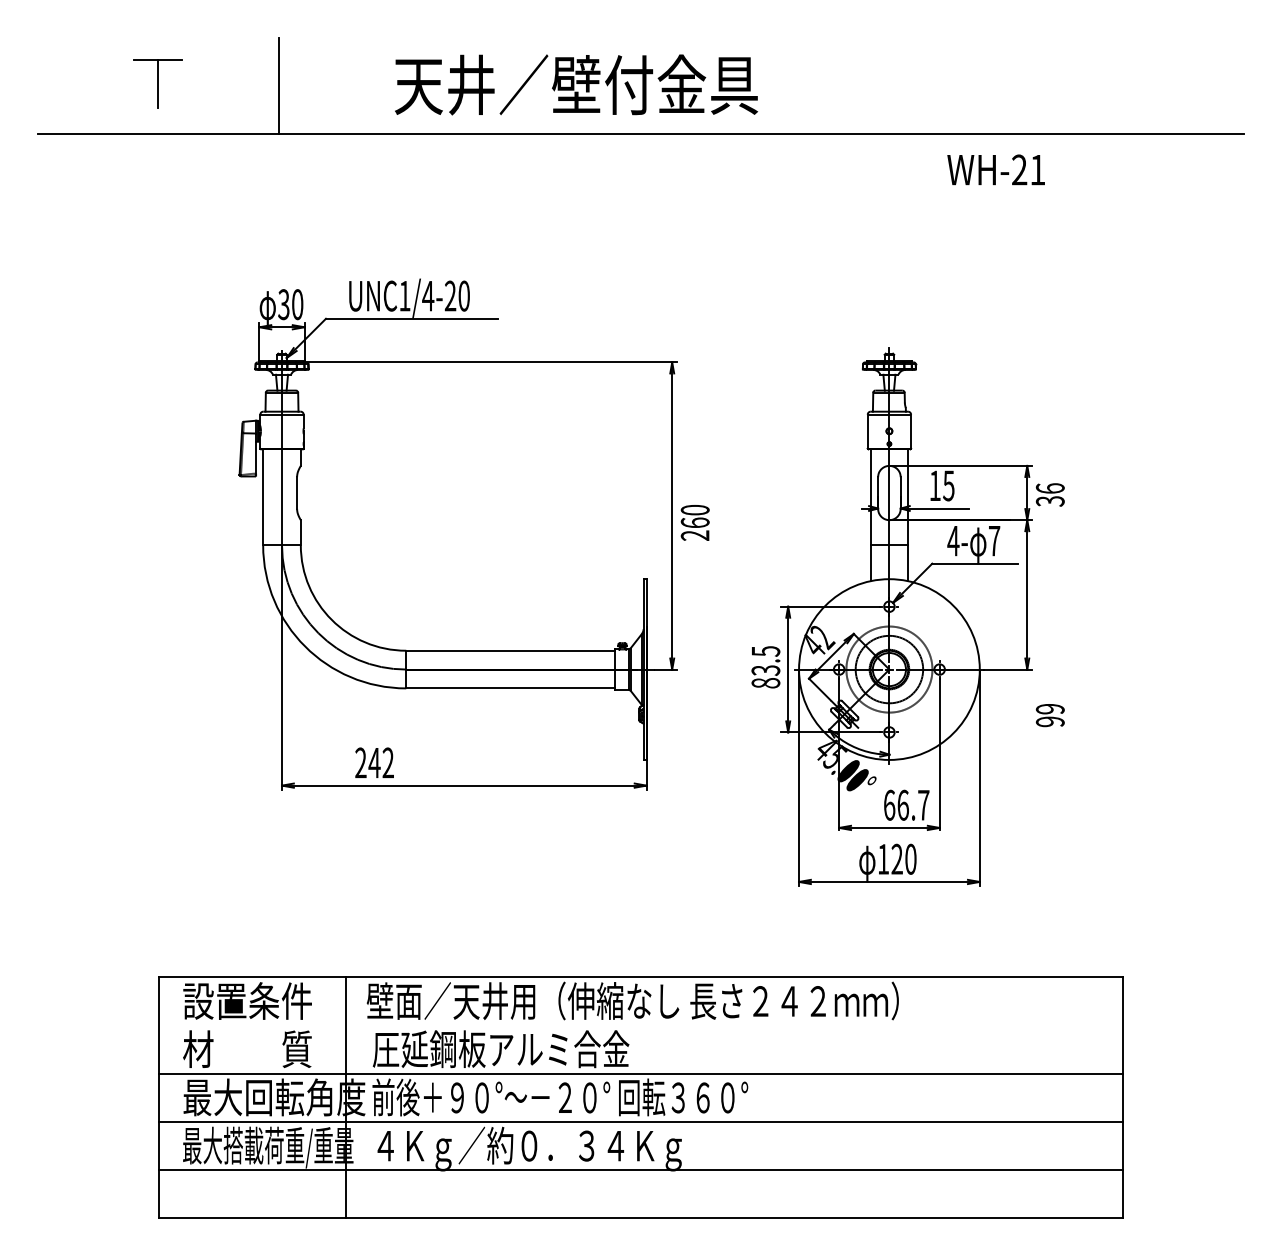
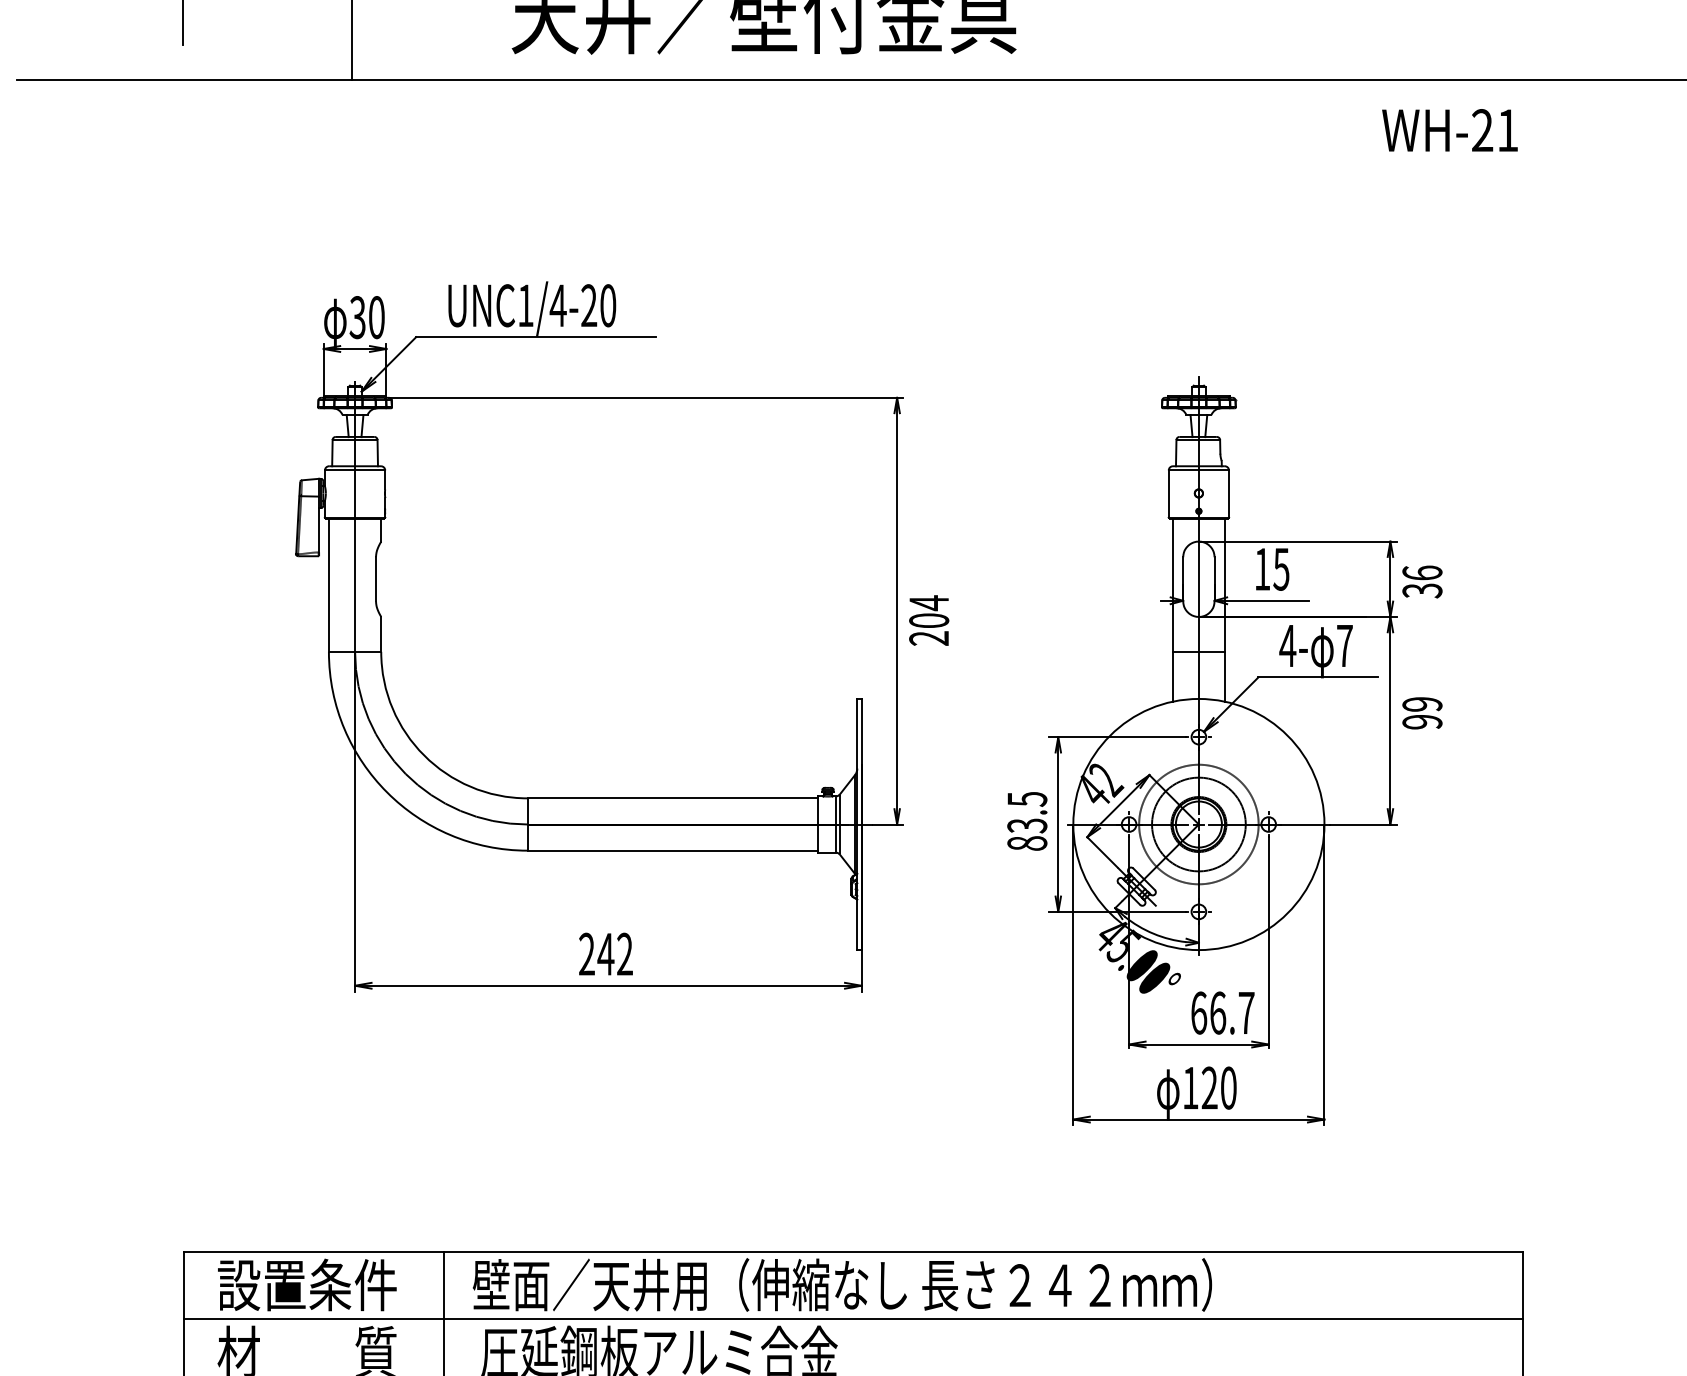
text: (995, 169) -> (1449, 129), moved
text: (694, 516) -> (928, 611), 260 -> 204
text: (1049, 715) -> (1421, 713), moved
text: (374, 762) -> (605, 953), moved
line: (640, 1025) -> (853, 1318), added

